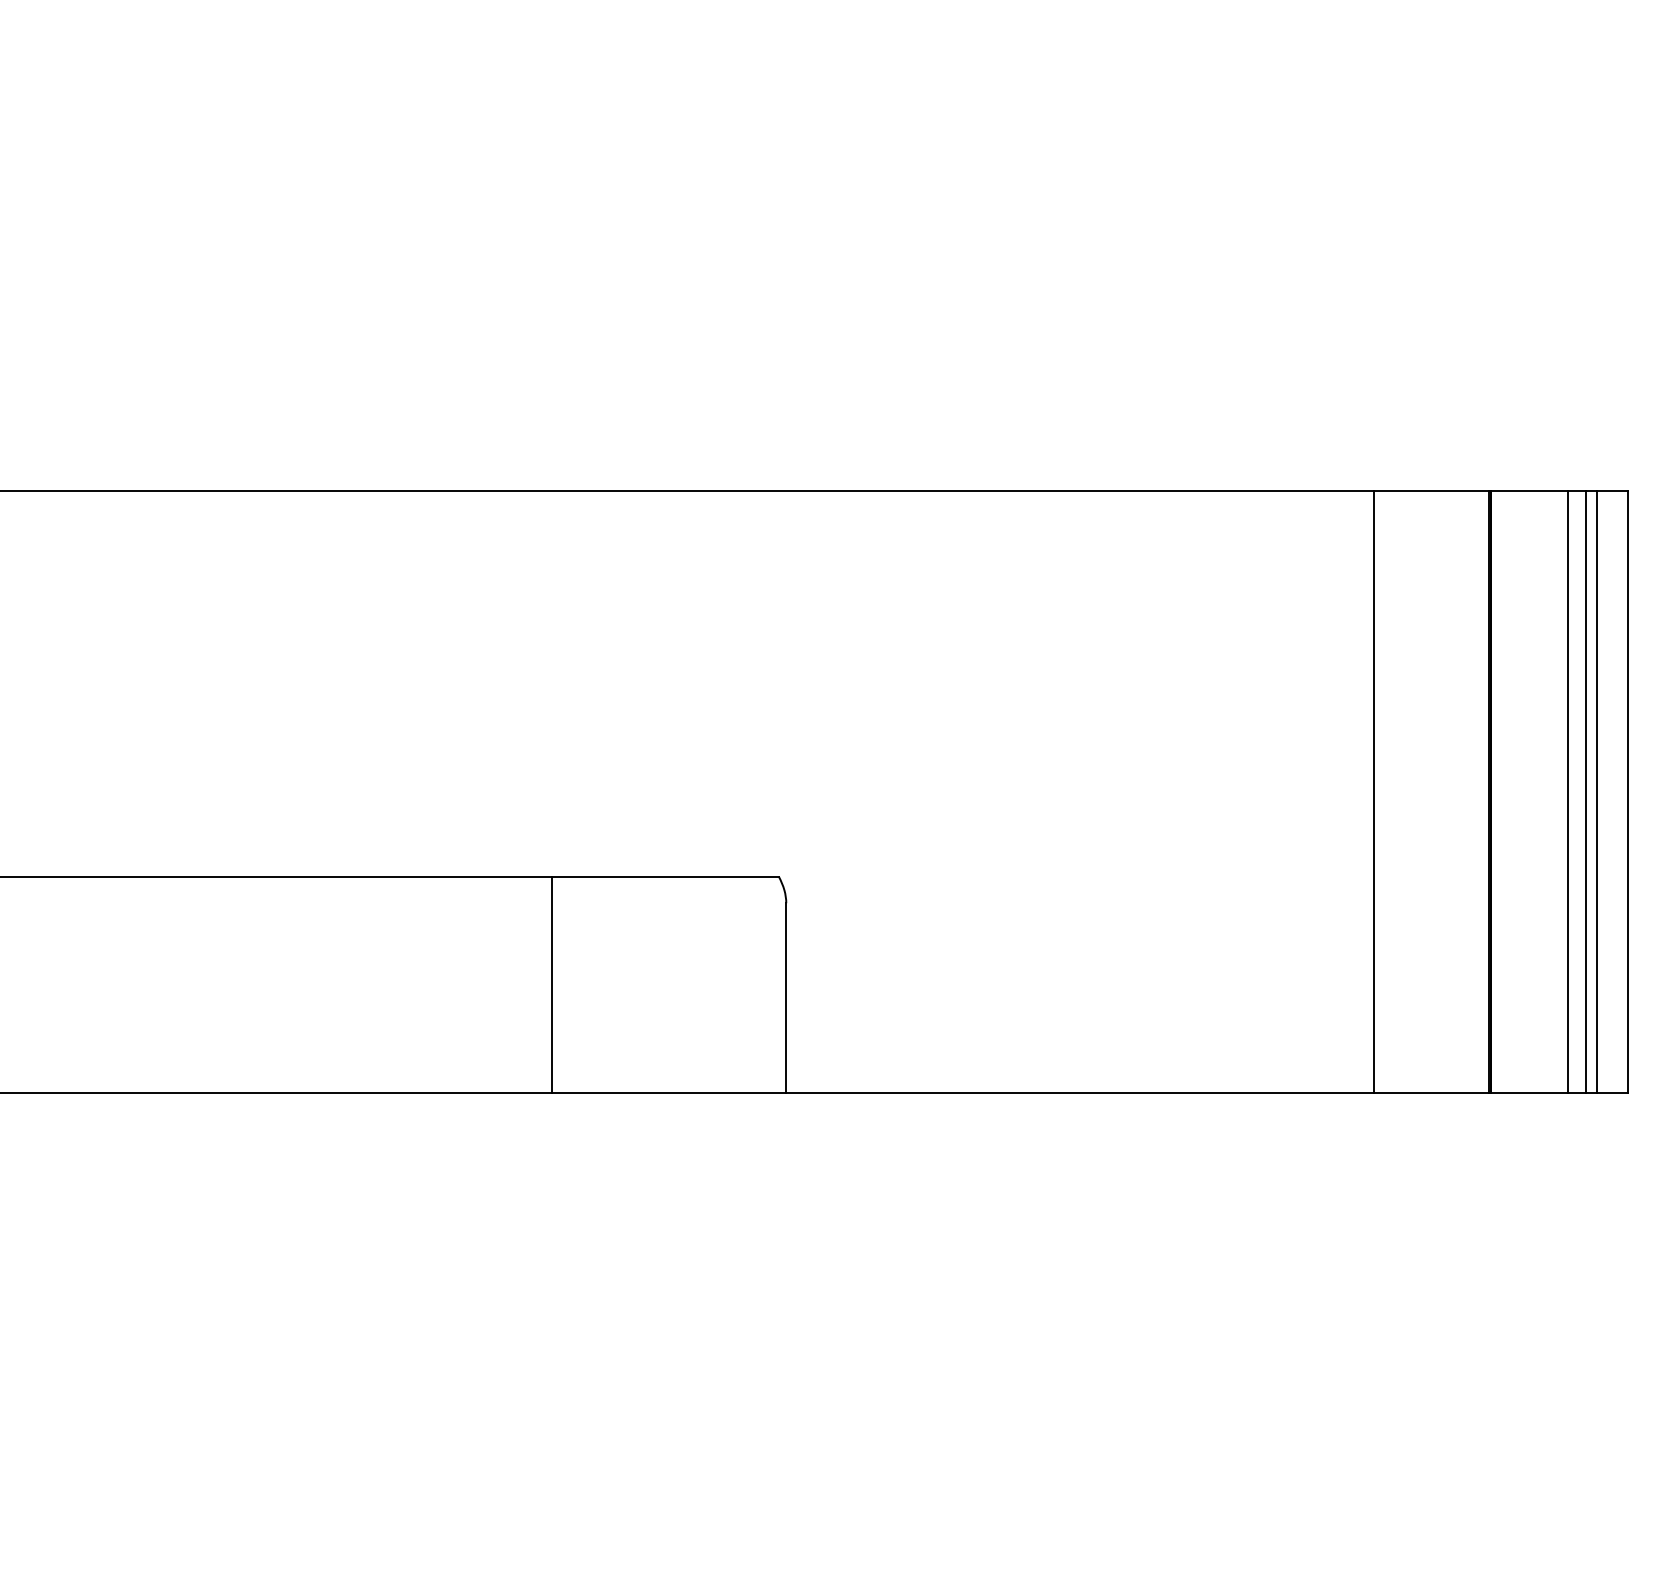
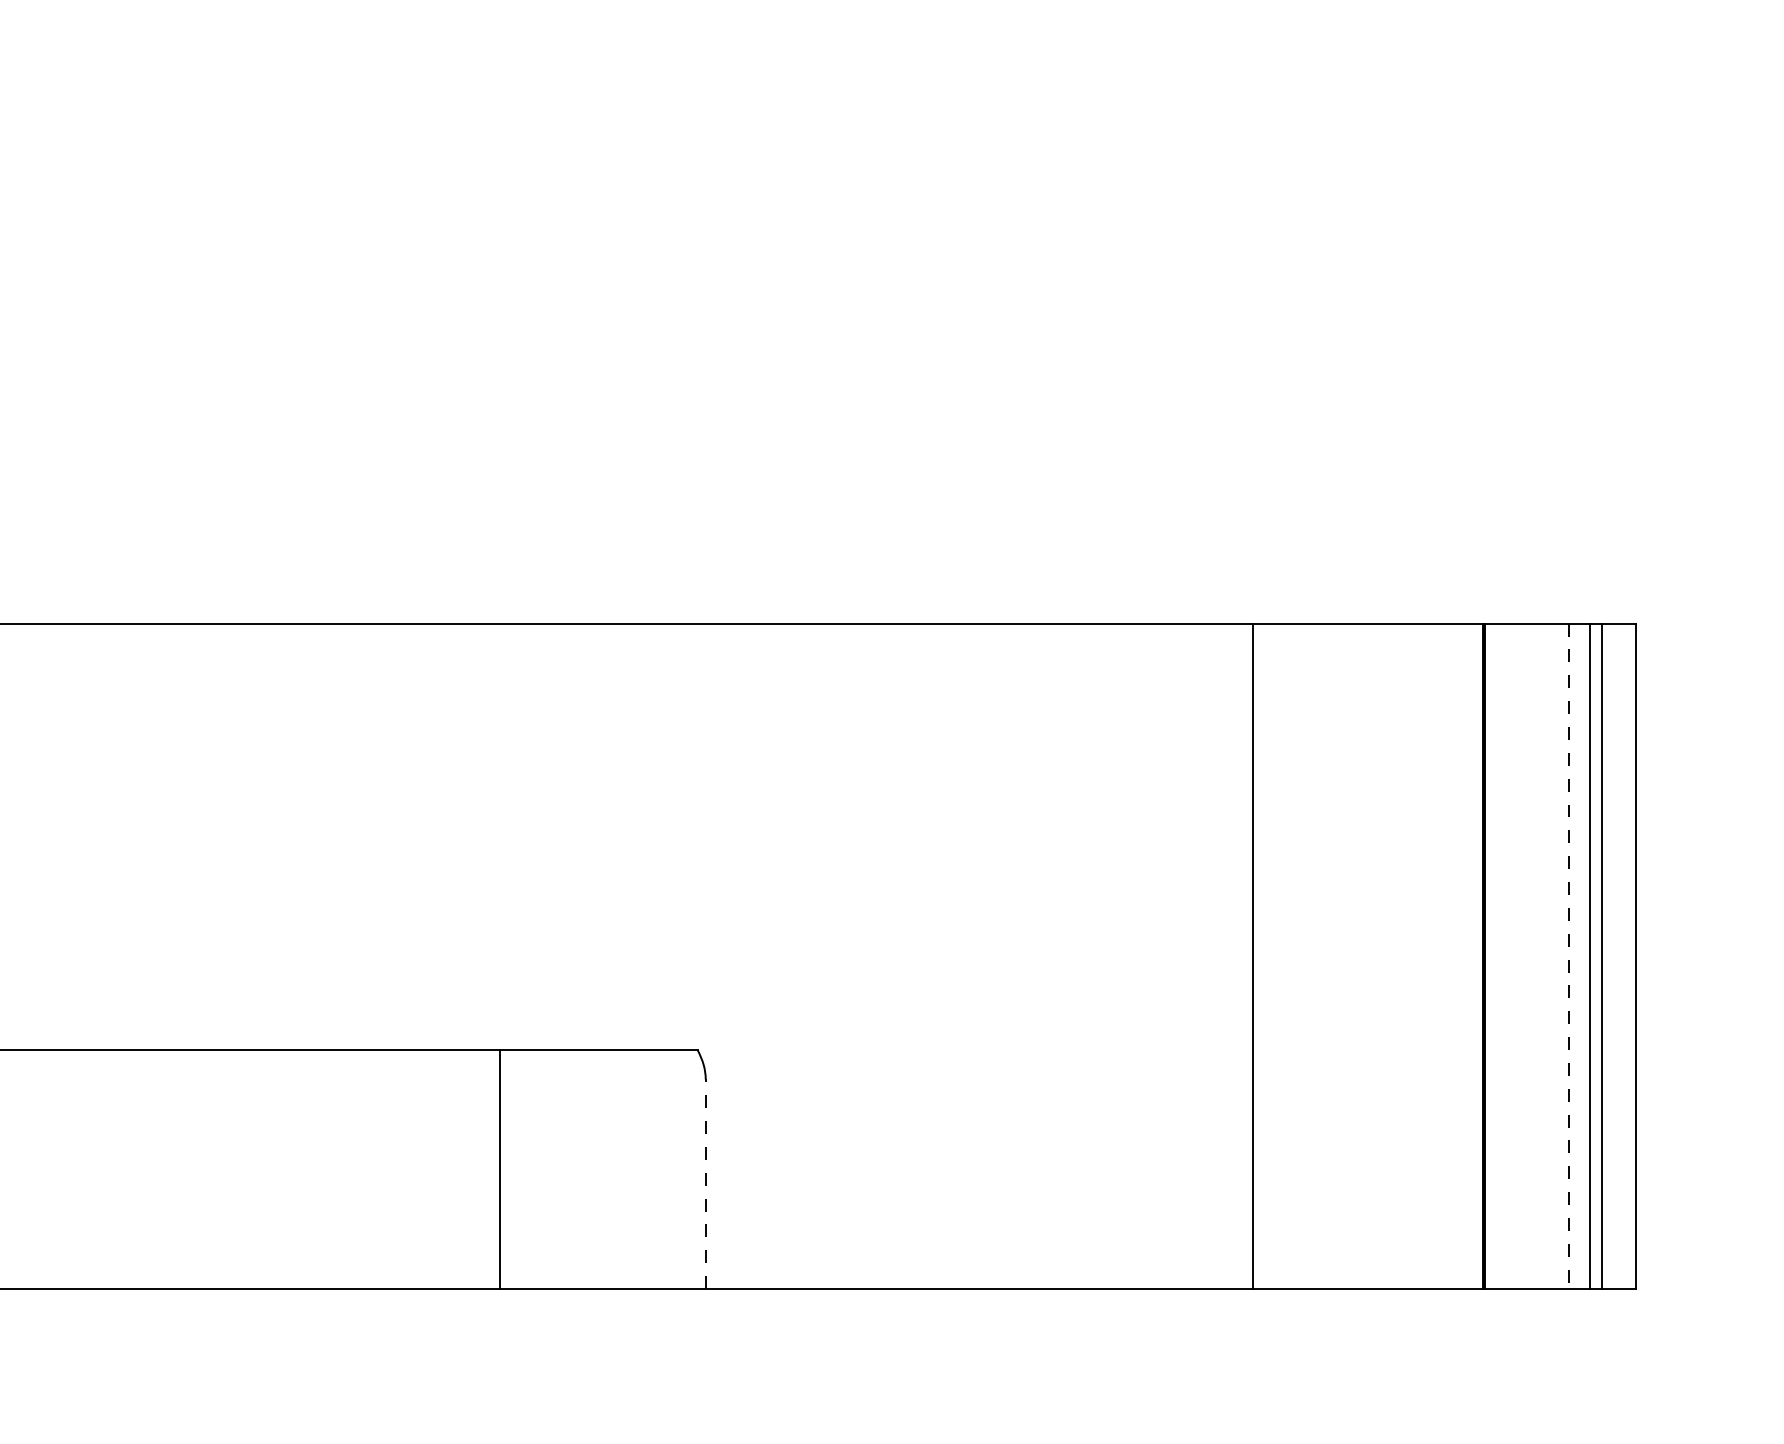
line: (1374, 791) -> (1253, 955), moved
line: (1567, 792) -> (1569, 956), solid -> dashed
line: (552, 984) -> (500, 1169), moved
line: (786, 998) -> (705, 1184), solid -> dashed

